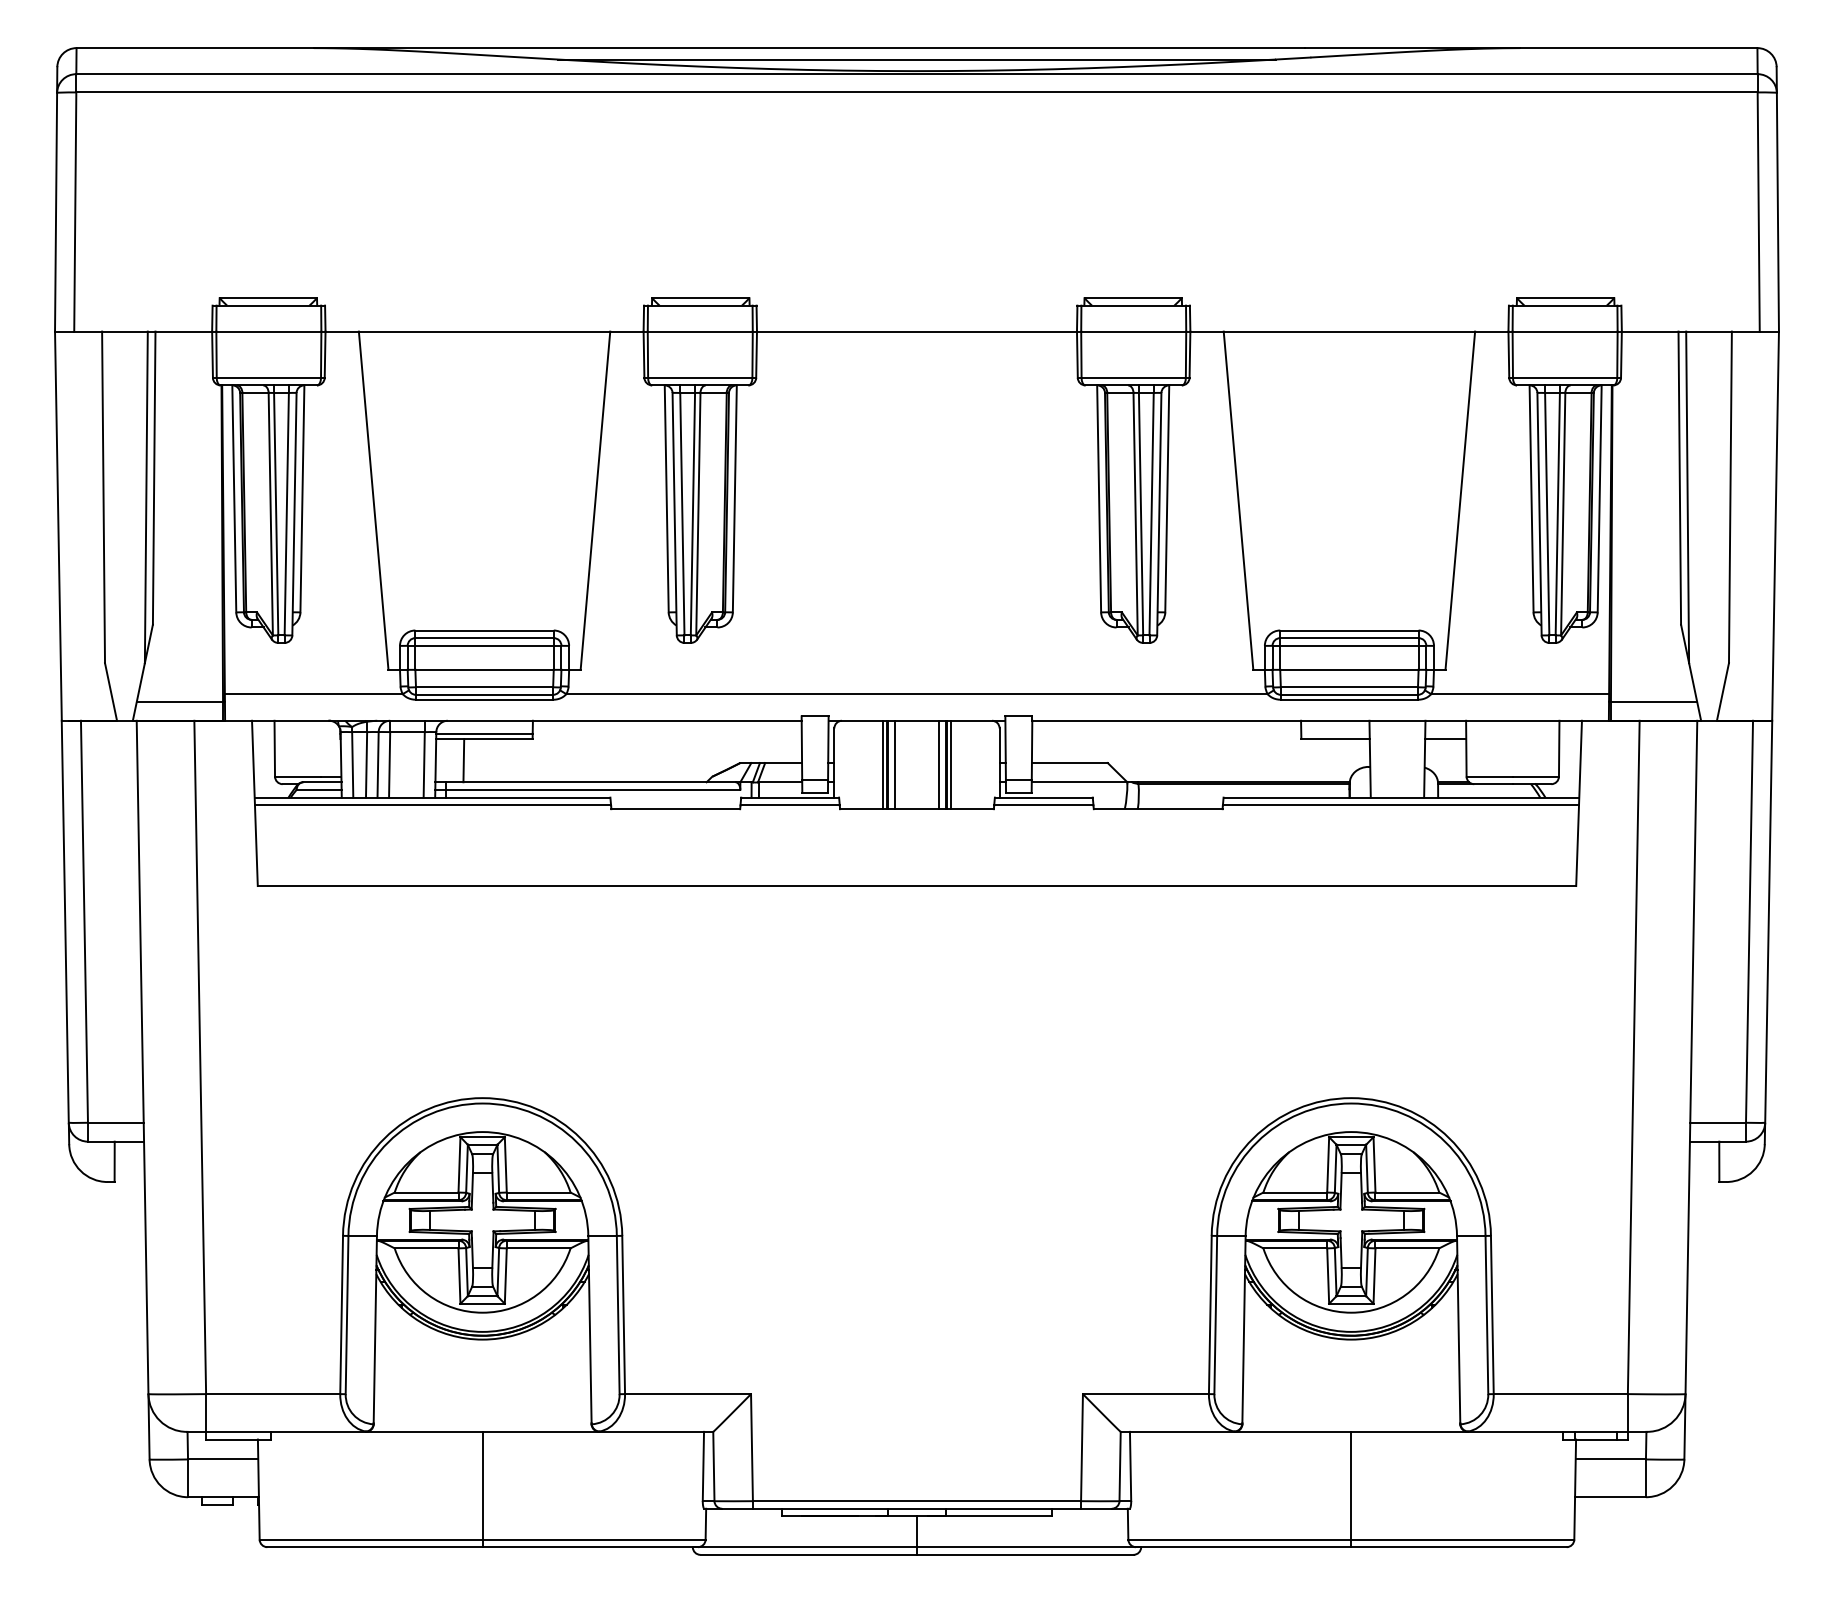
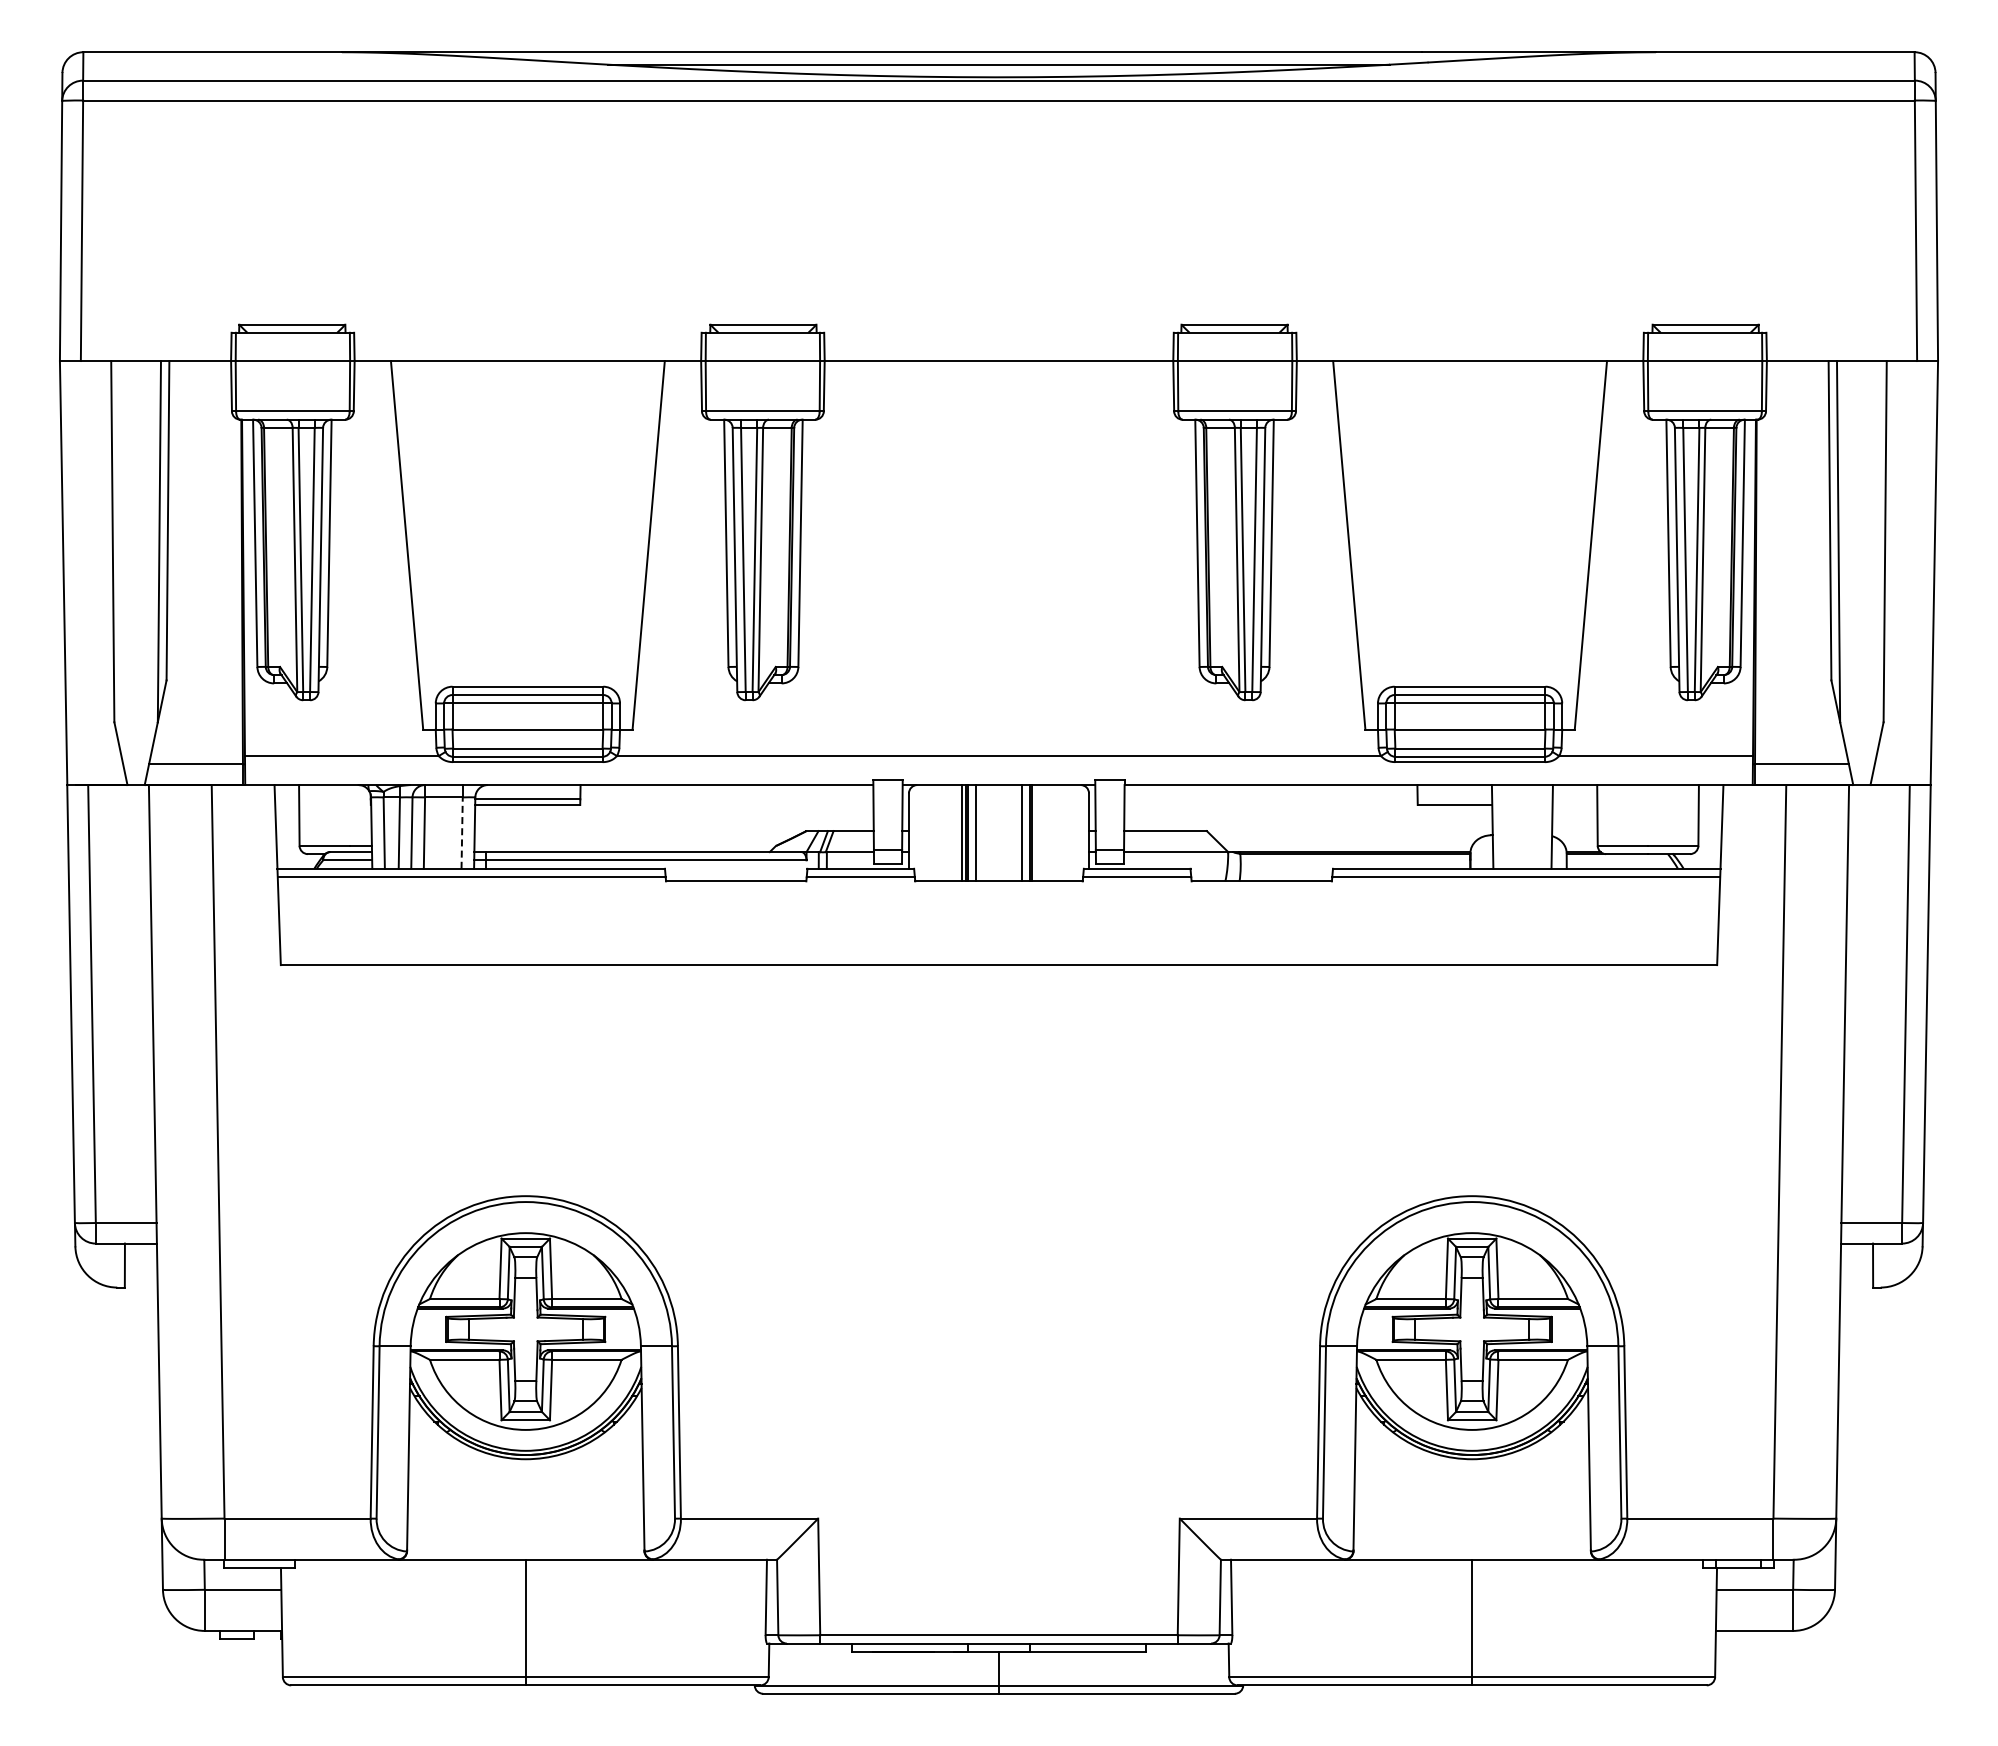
line: (1445, 738) -> (1574, 804), removed
line: (463, 760) -> (504, 828), removed
line: (424, 765) -> (462, 833), solid -> dashed
line: (950, 765) -> (1035, 833), removed

